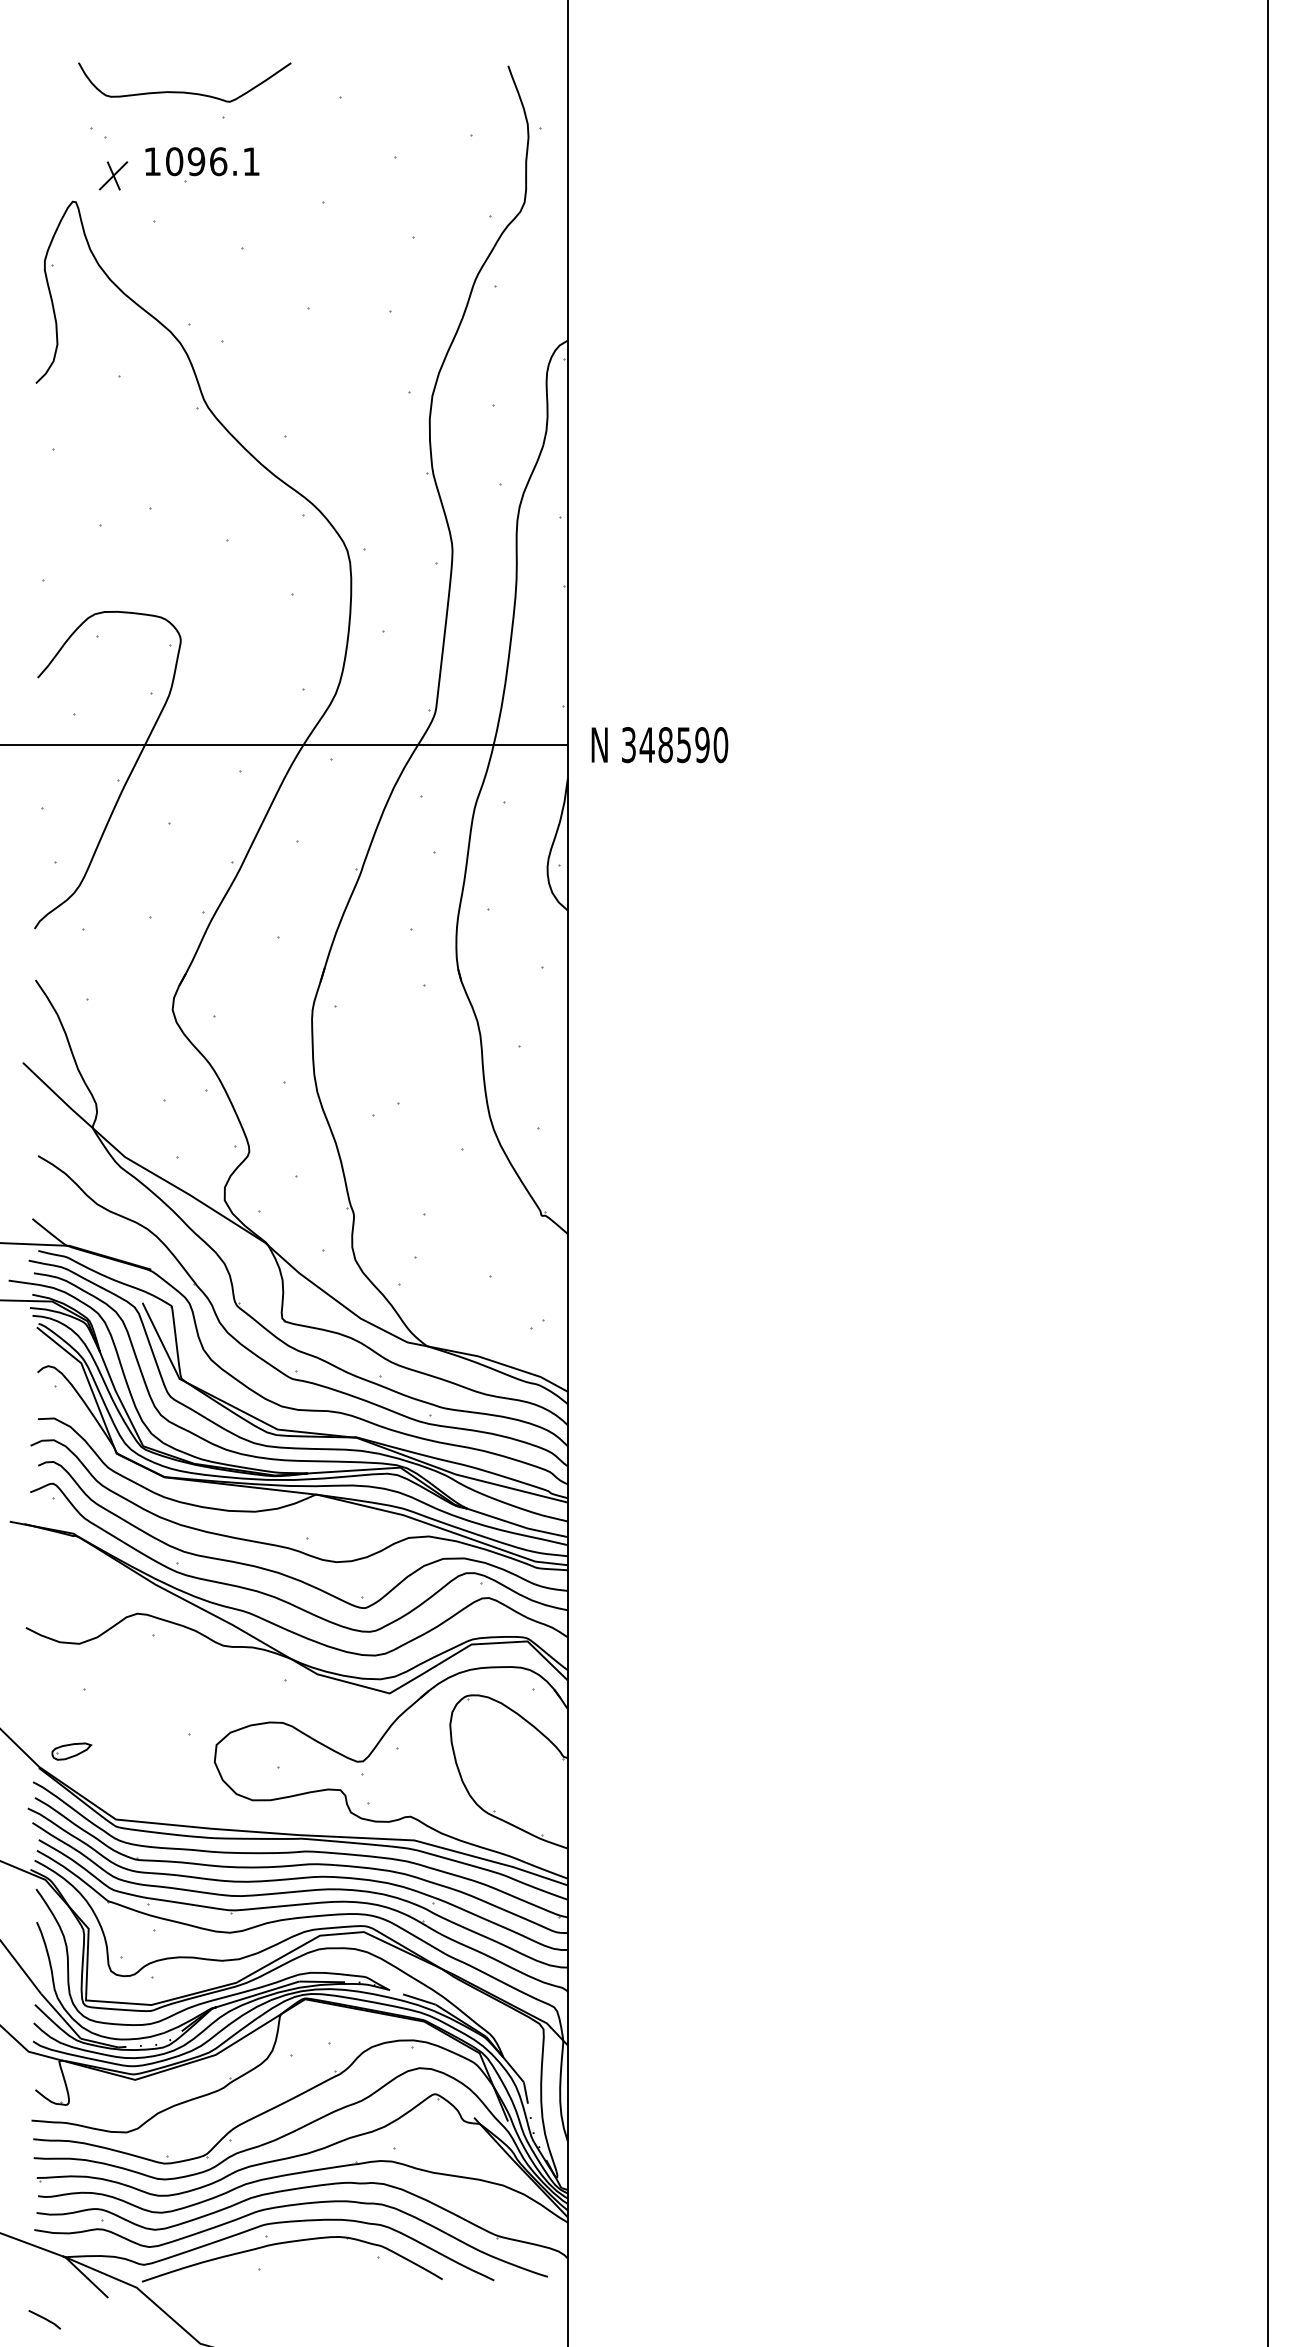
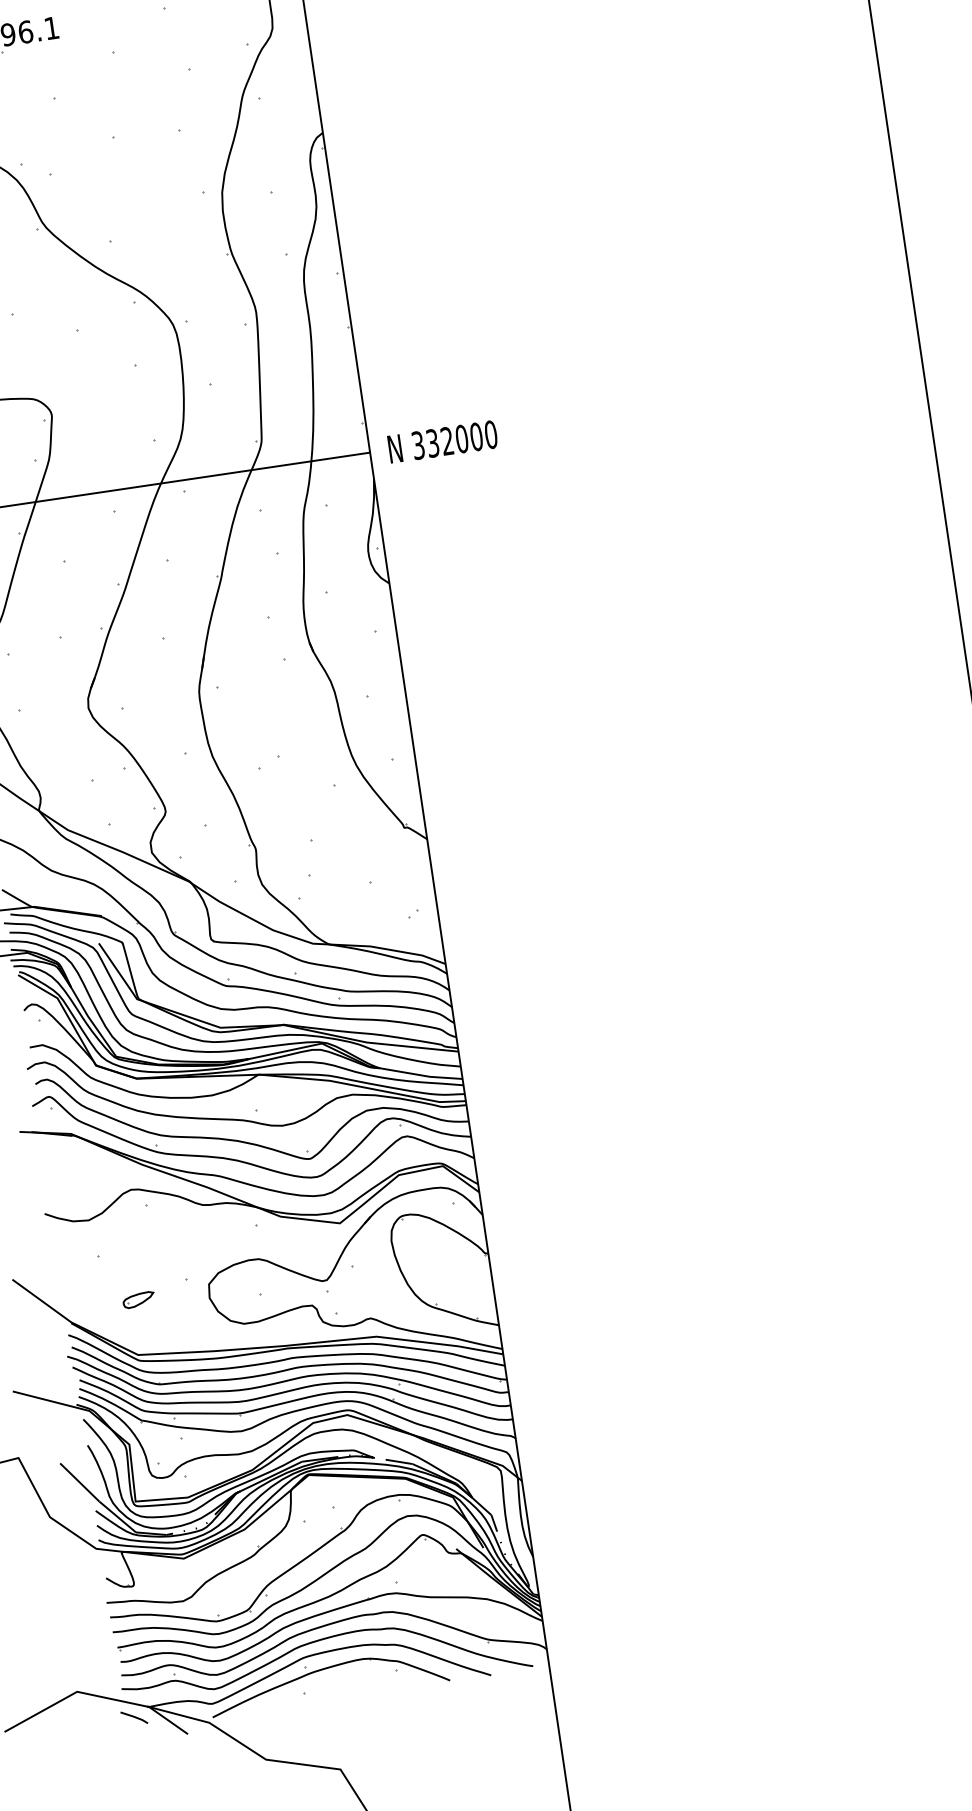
text: (674, 745) -> (454, 440), 348590 -> 332000
part: (71, 1751) -> (138, 1299), moved
line: (44, 2319) -> (134, 1717), moved

